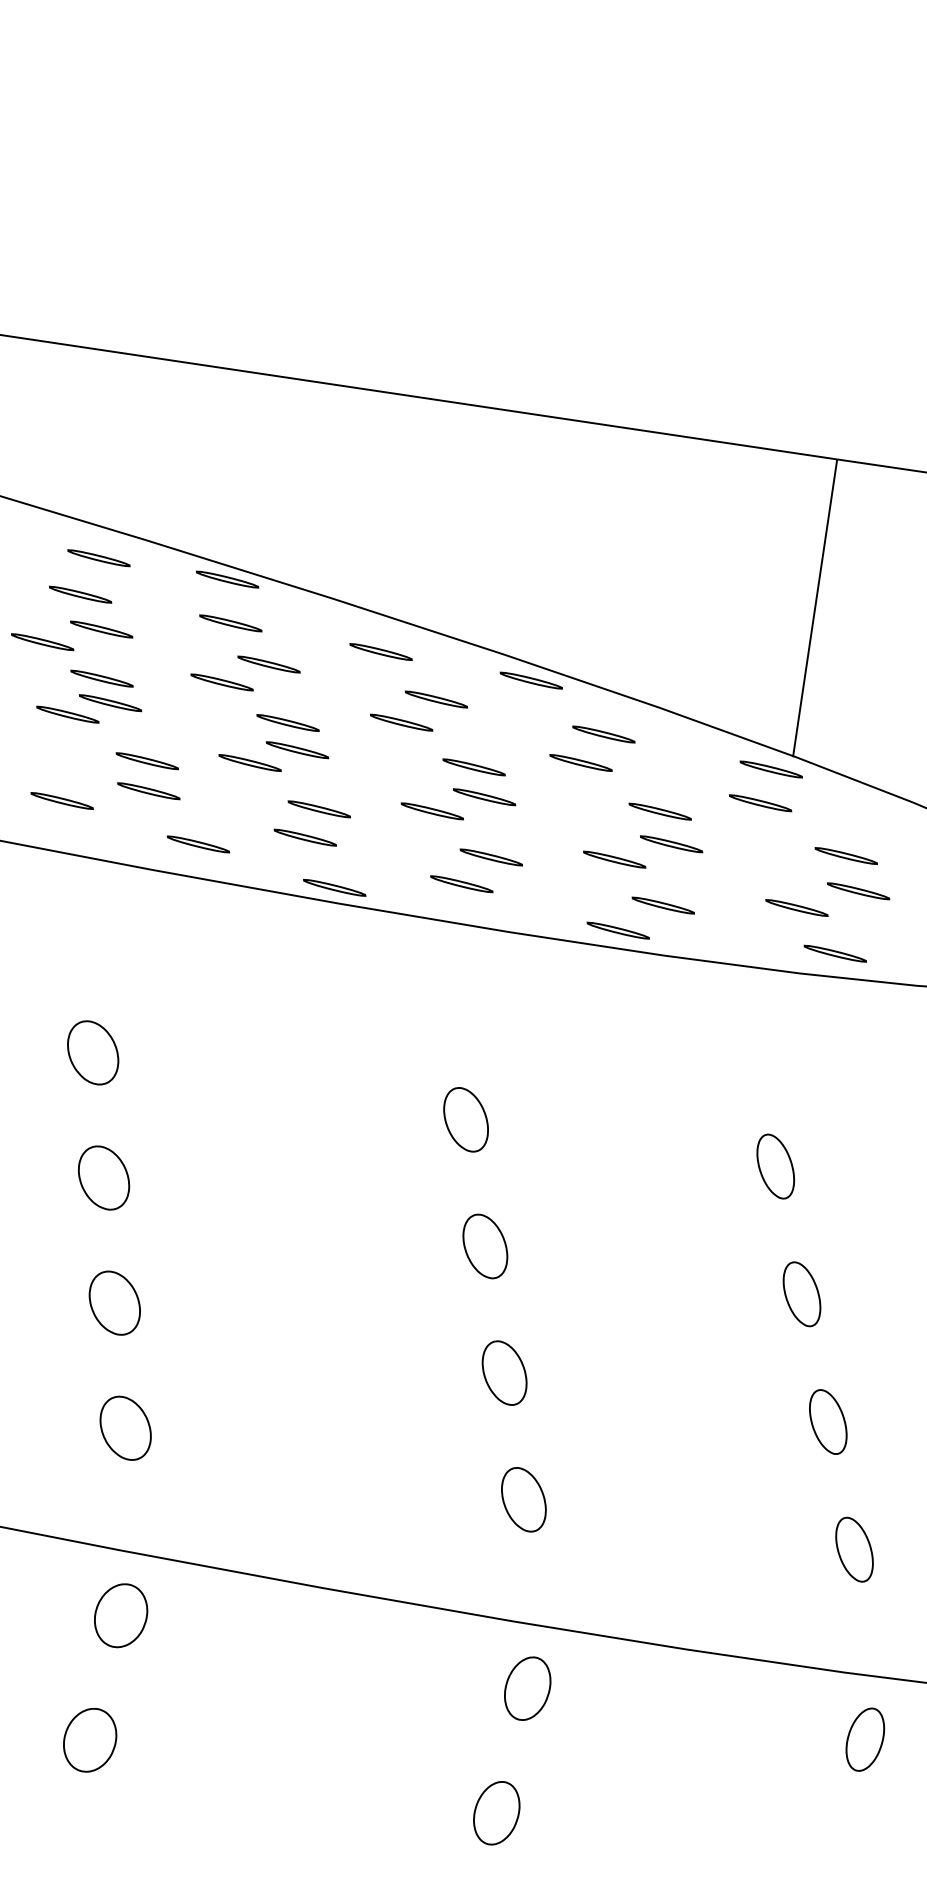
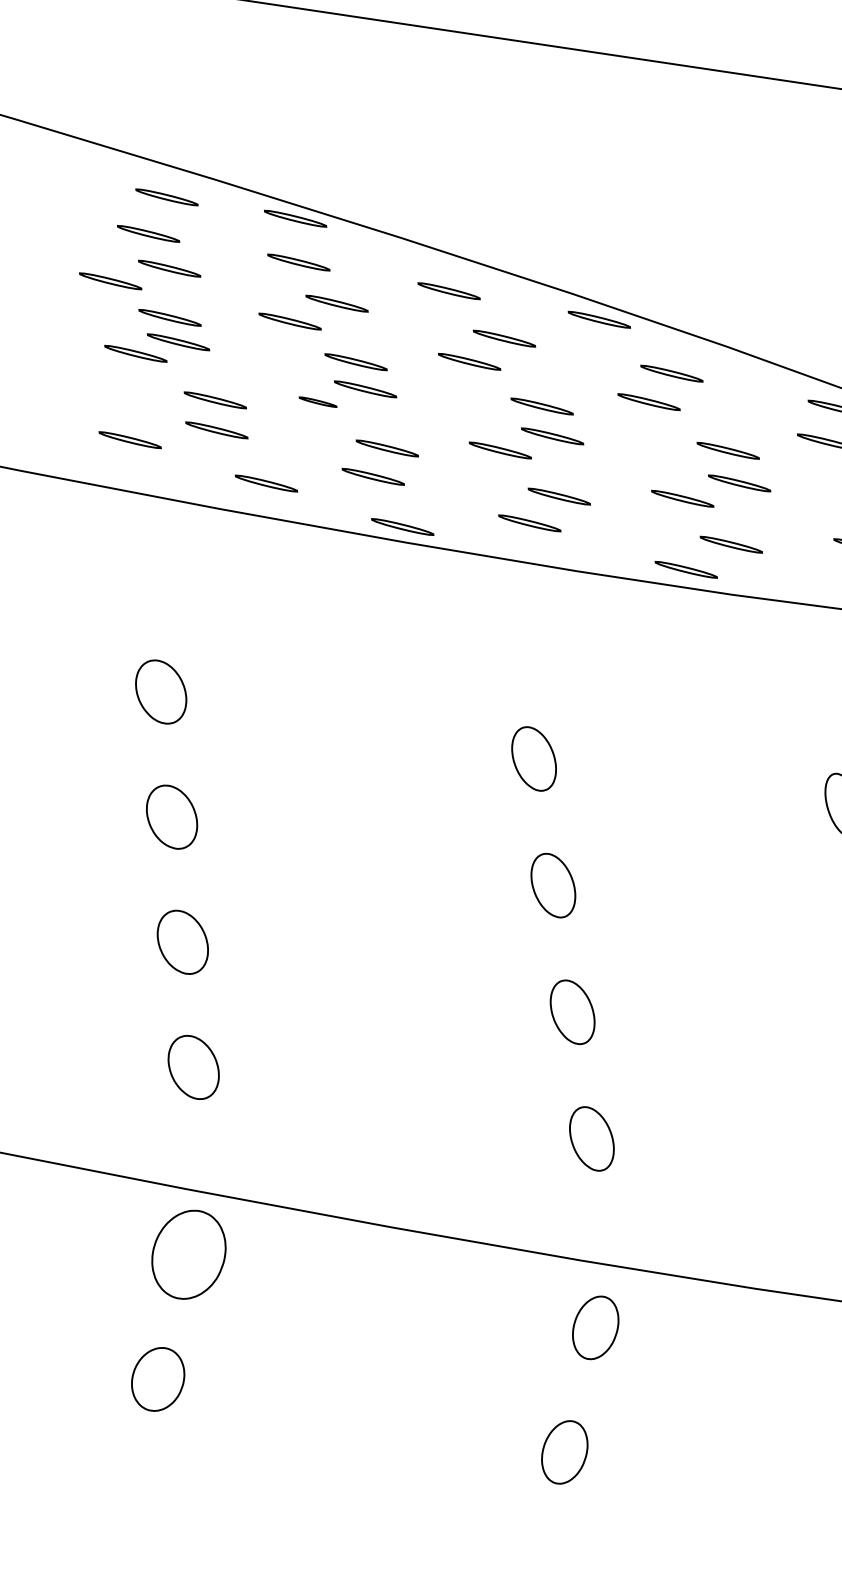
part: (249, 762) -> (317, 401), size x0.6
part: (121, 1615) -> (189, 1254), size x1.4

